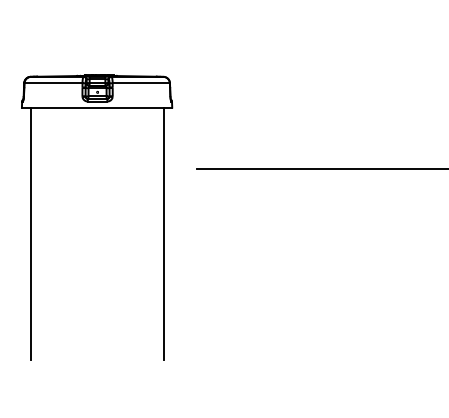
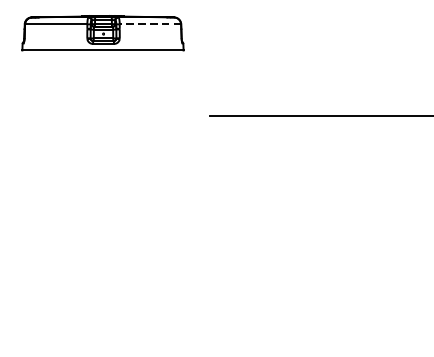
line: (141, 83) -> (150, 24), solid -> dashed
line: (30, 233) -> (31, 185), removed
line: (163, 233) -> (174, 185), removed

